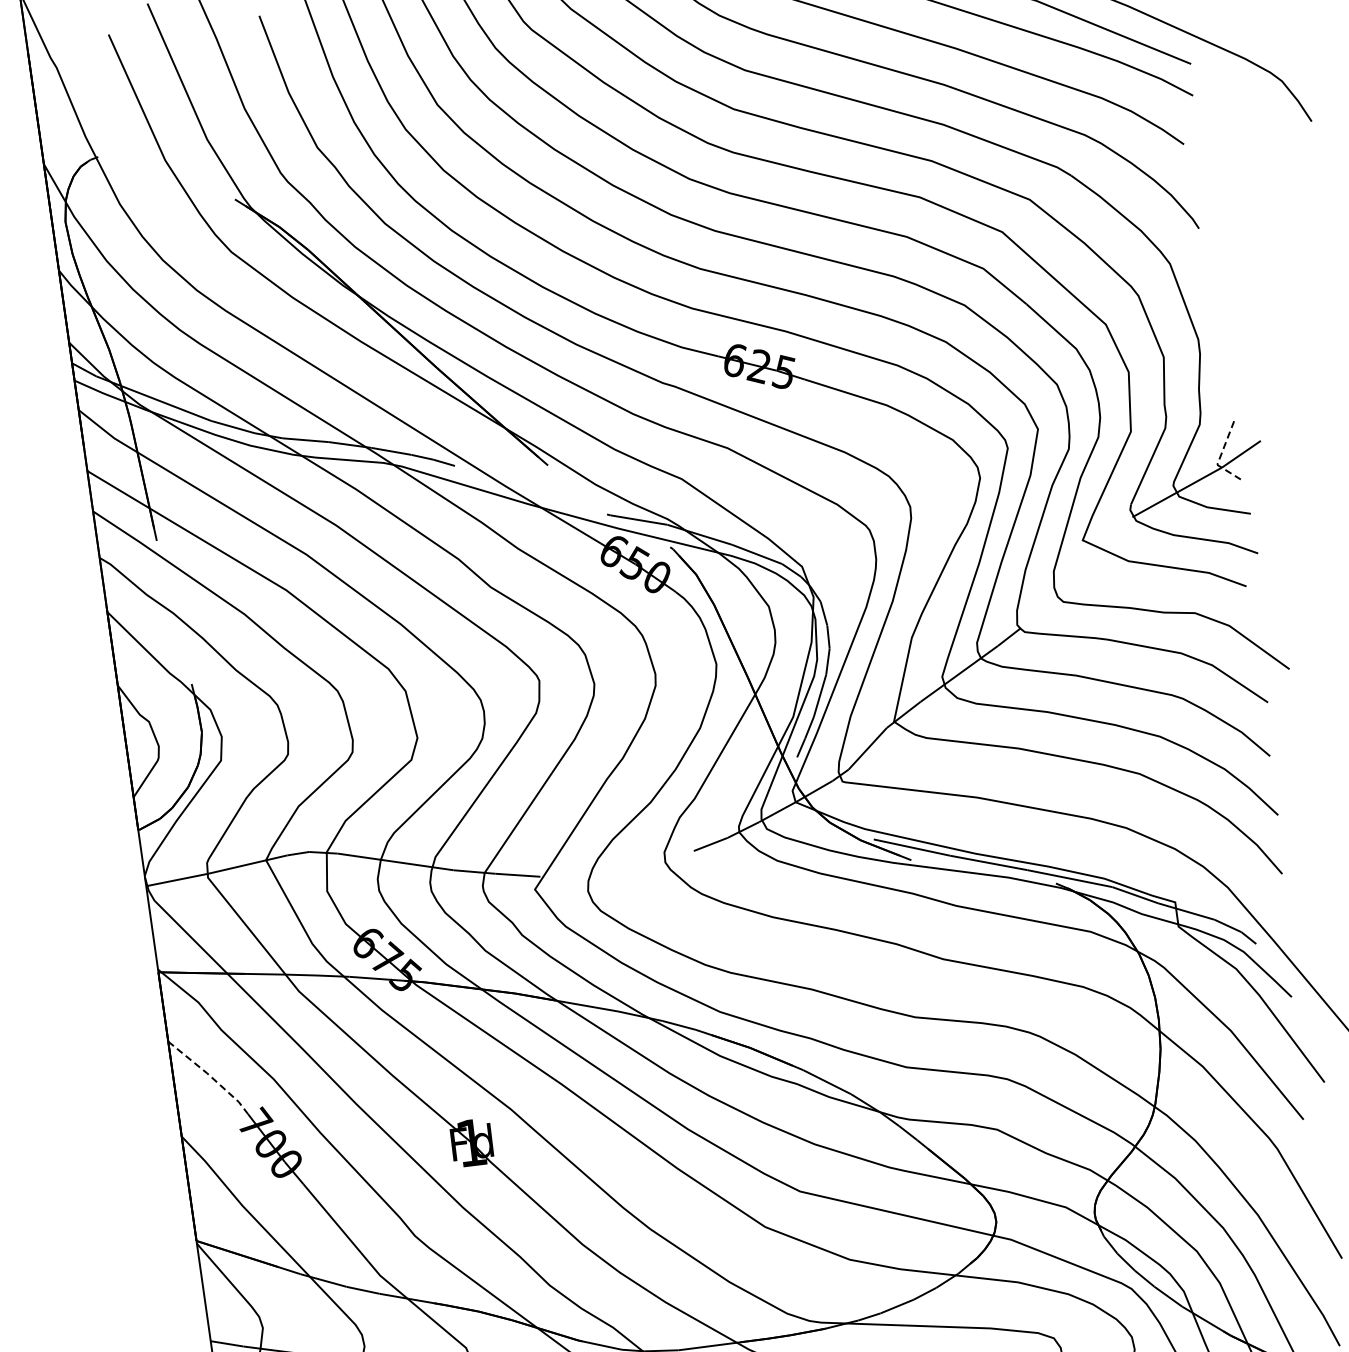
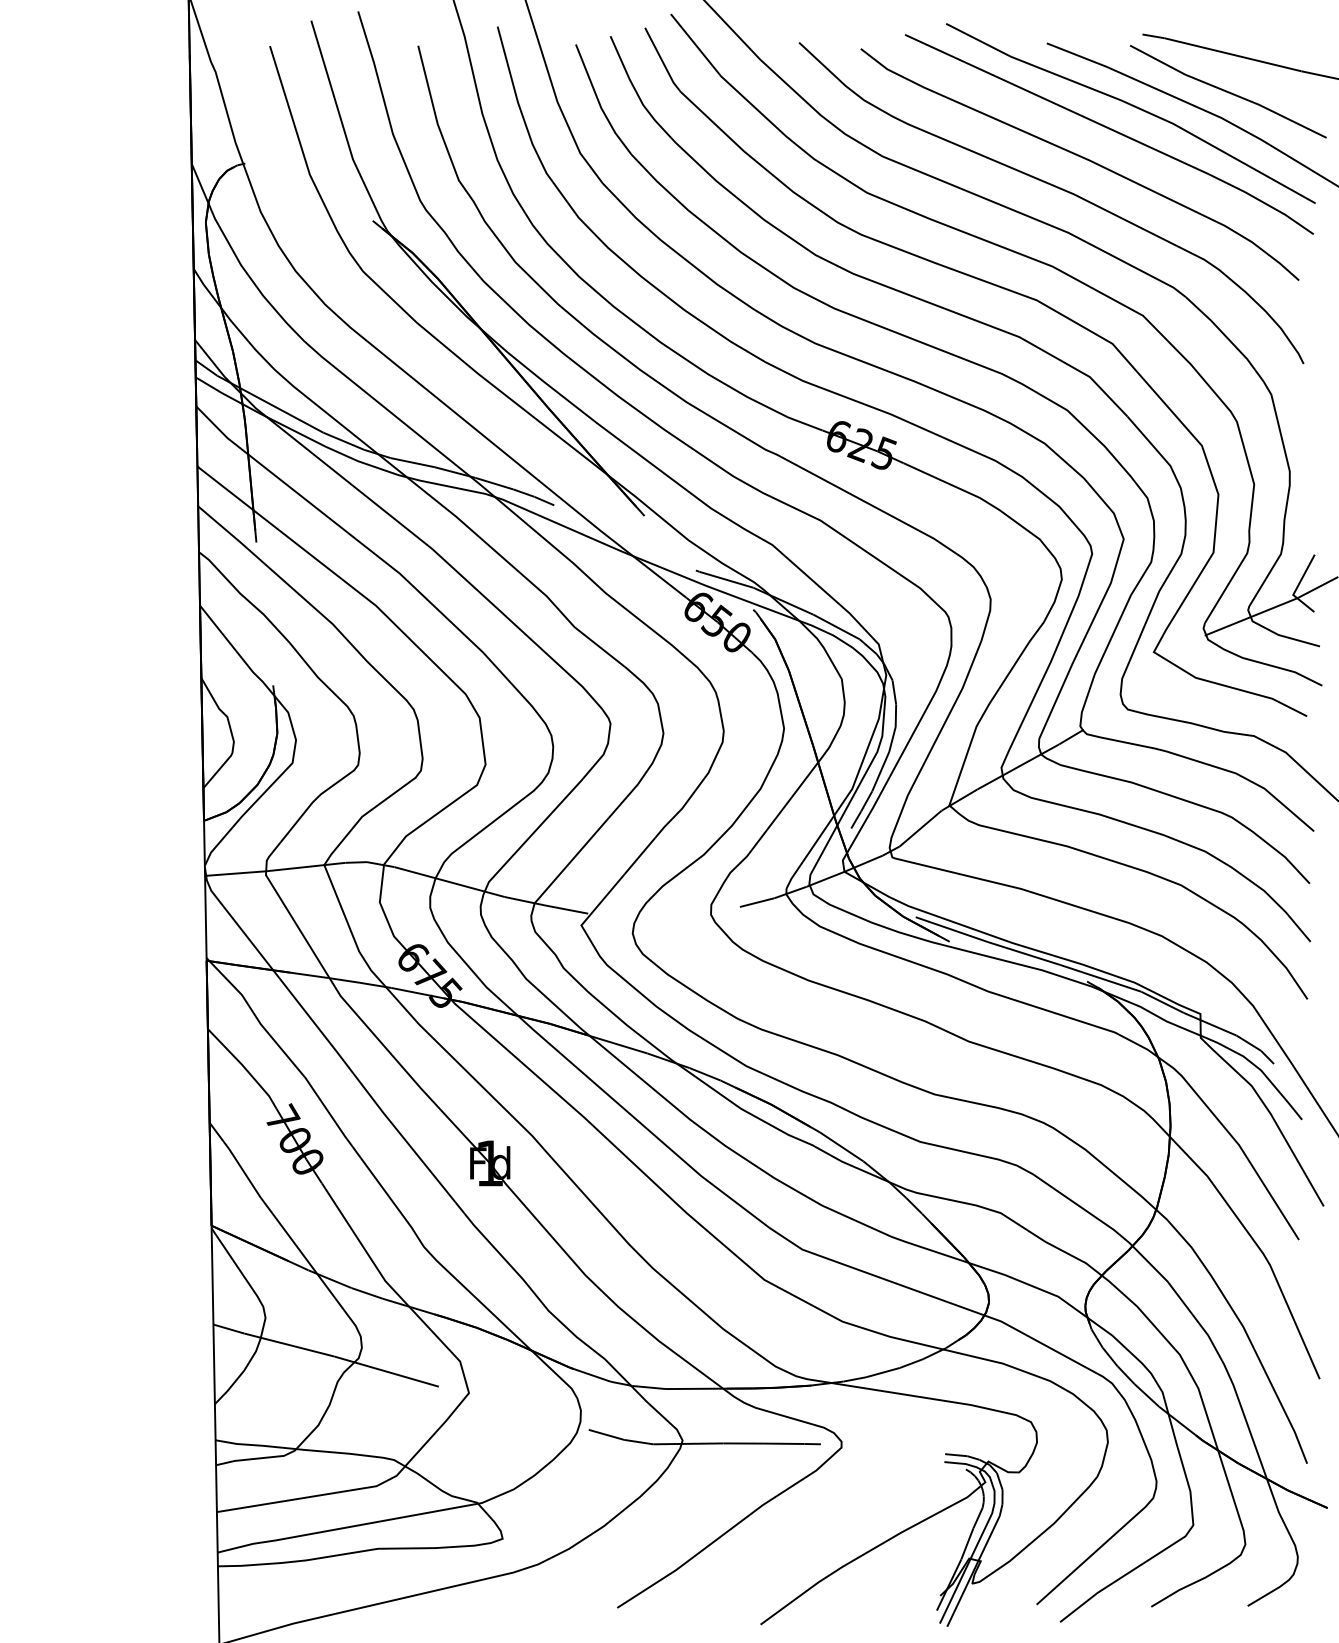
line: (1219, 456) -> (1296, 587), dashed -> solid
line: (210, 1076) -> (244, 1067), dashed -> solid

